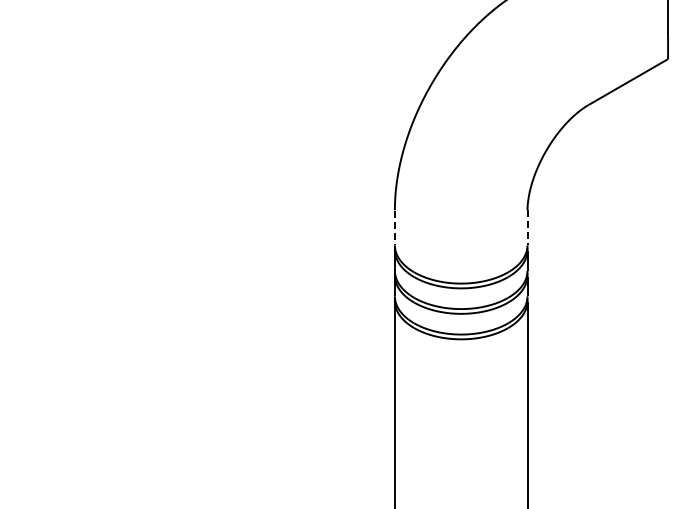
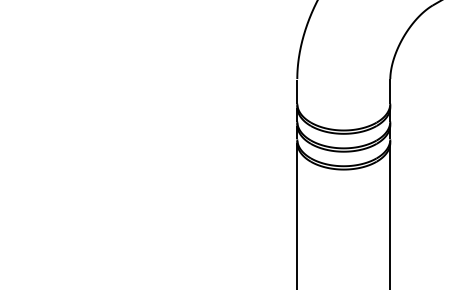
line: (527, 227) -> (390, 91), dashed -> solid
line: (394, 228) -> (297, 91), dashed -> solid

